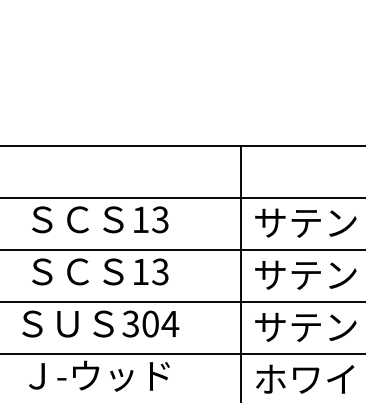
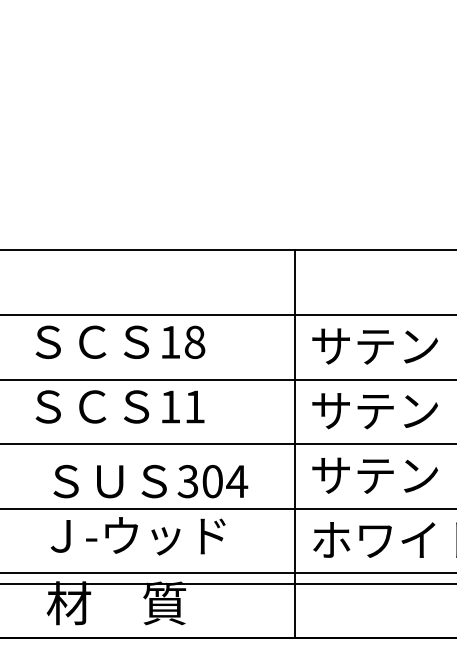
text: (160, 219) -> (194, 341), 13 -> 18
text: (160, 271) -> (194, 406), 13 -> 11
text: (100, 323) -> (150, 481), moved
text: (98, 376) -> (137, 536), moved

